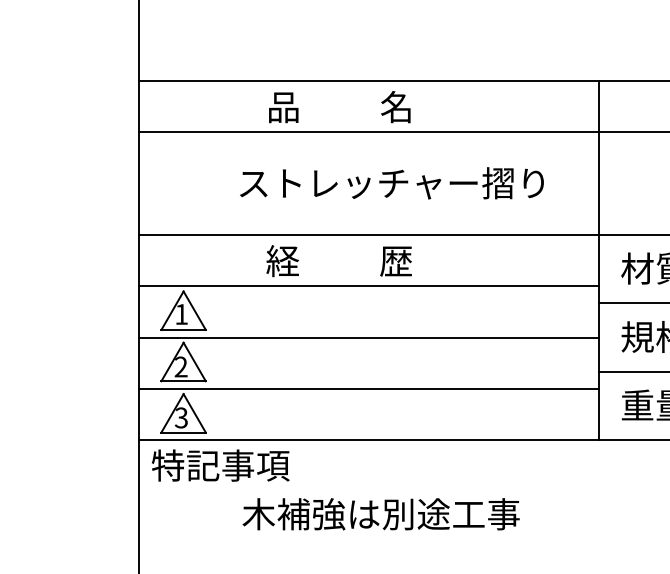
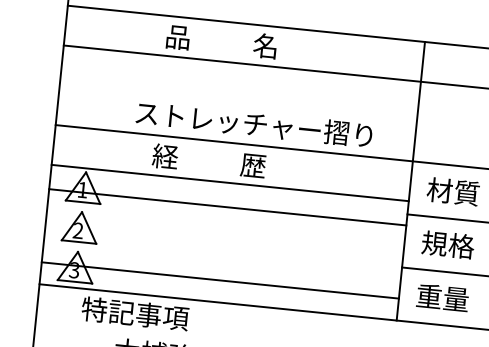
text: (391, 183) -> (253, 124), moved
line: (368, 337) -> (227, 207), moved
line: (368, 388) -> (220, 280), moved
text: (220, 465) -> (135, 313), moved

